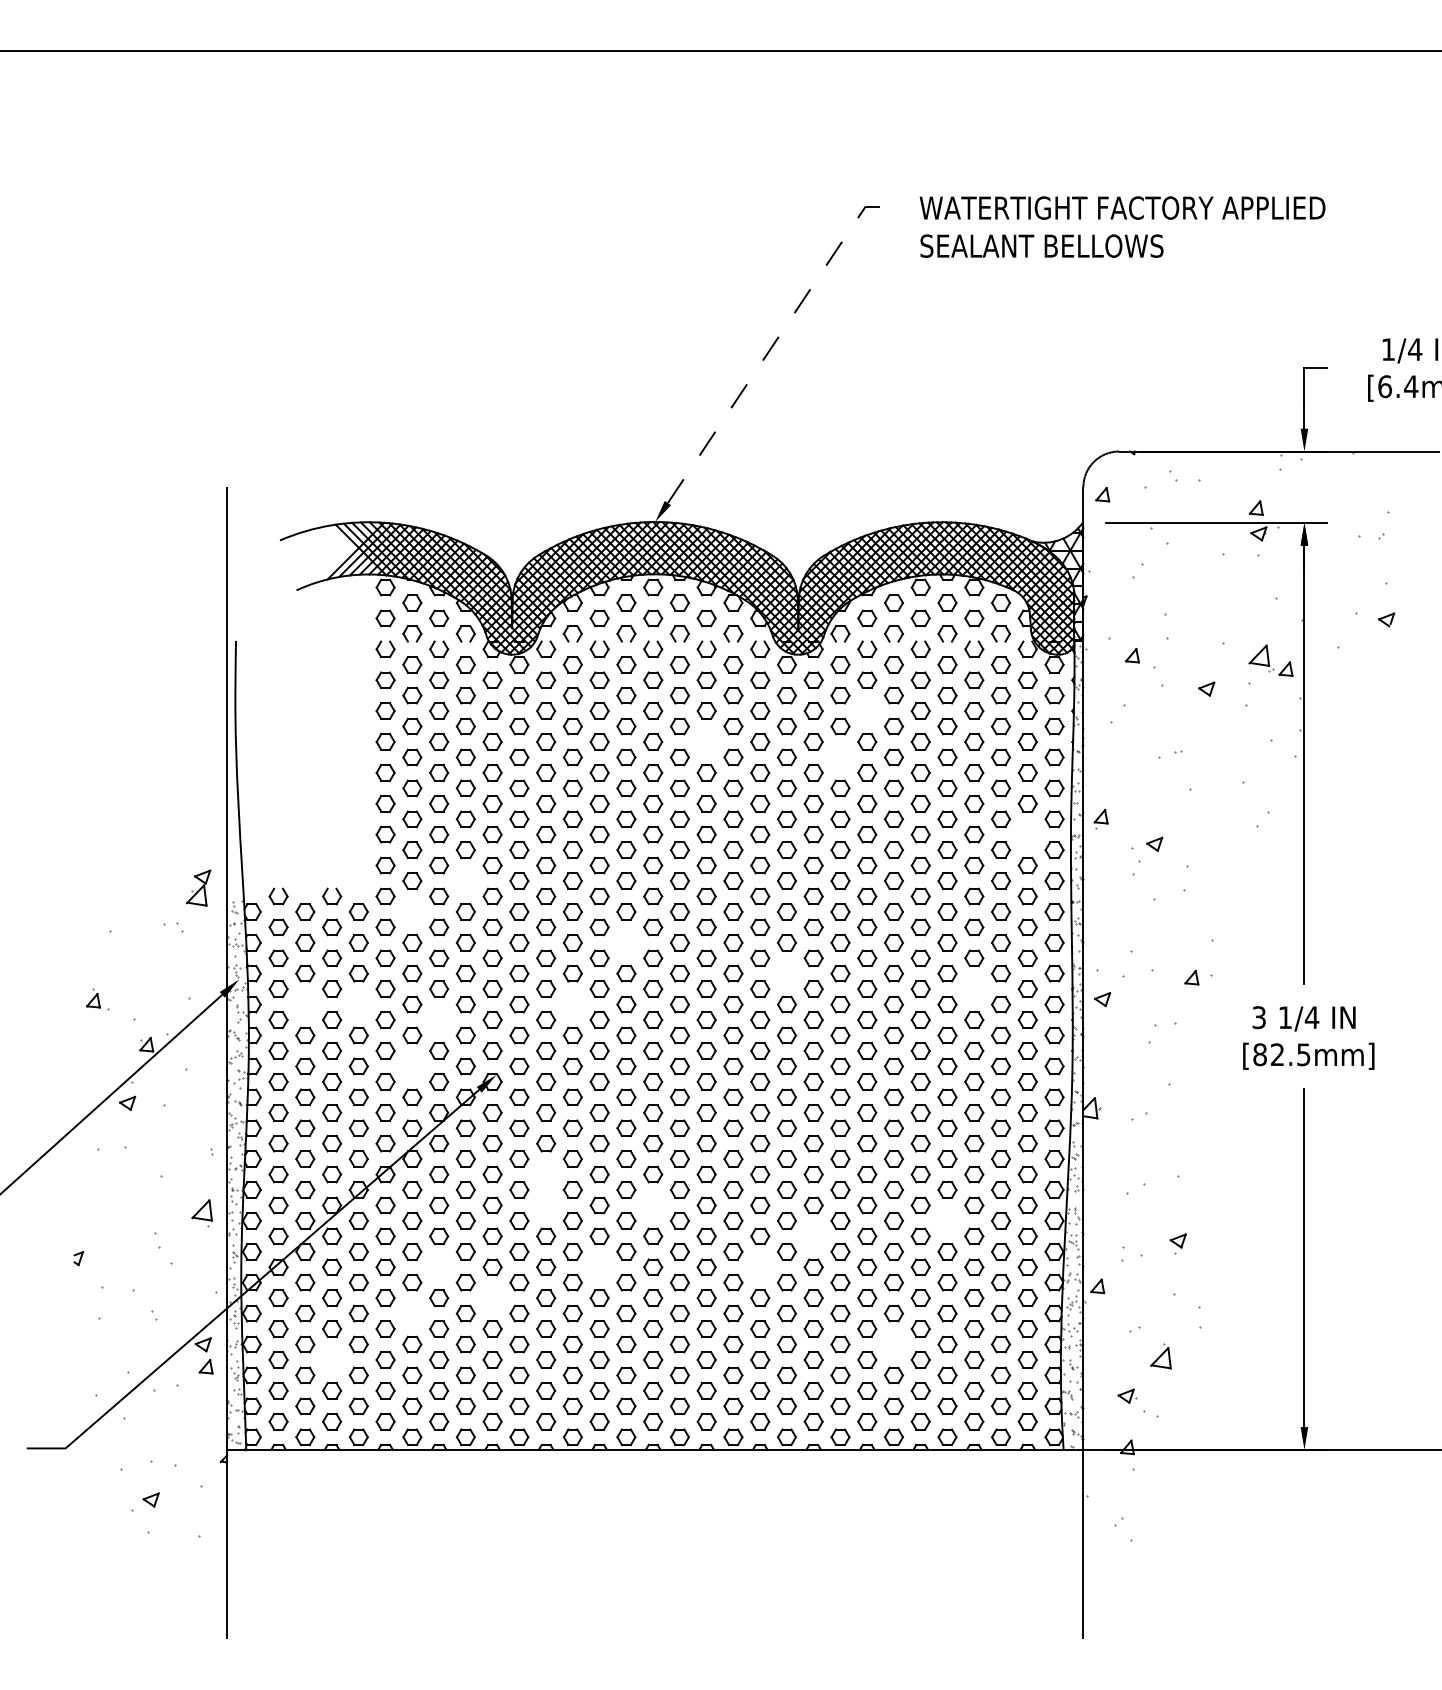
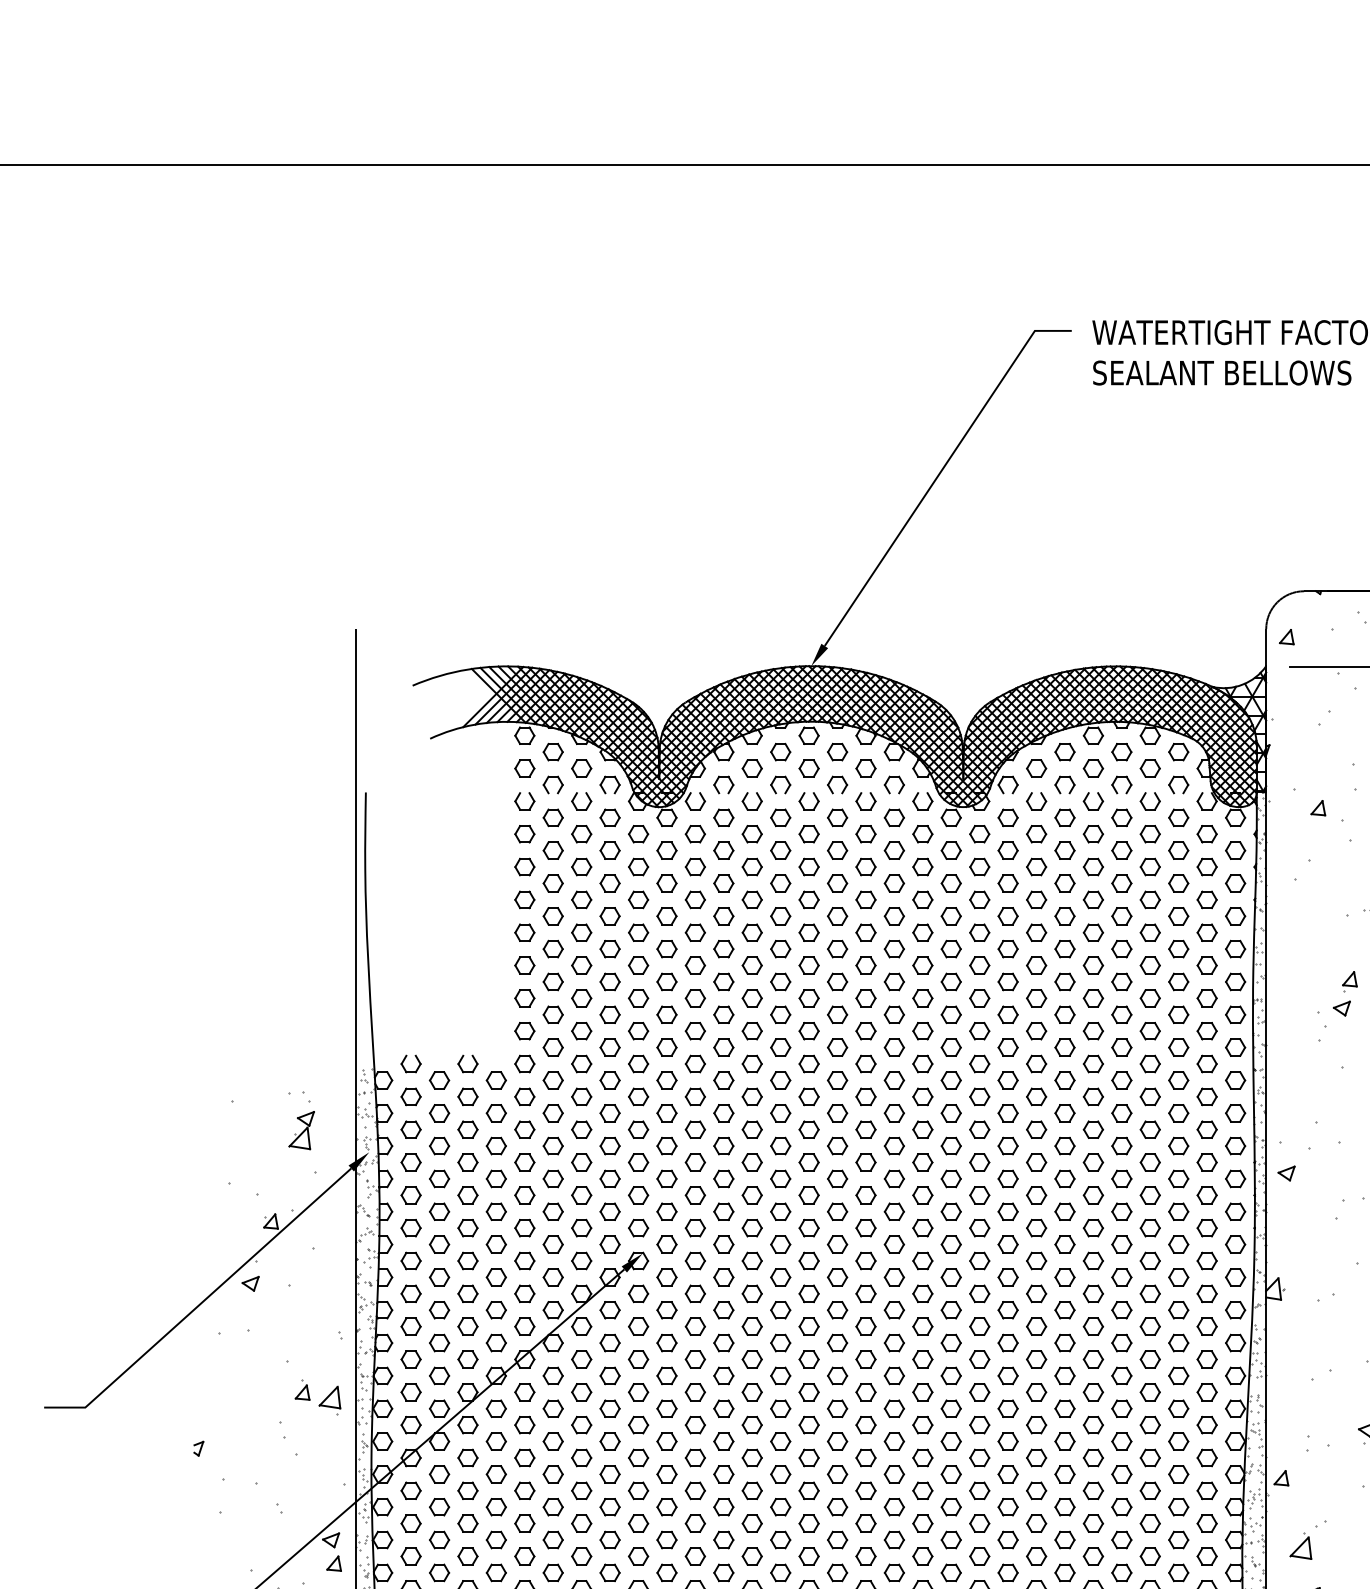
line: (777, 339) -> (941, 472), dashed -> solid
part: (867, 710) -> (1036, 866), added
part: (706, 741) -> (865, 899), added
part: (840, 757) -> (1008, 916), added
part: (1100, 819) -> (1349, 982), moved
part: (1027, 834) -> (1206, 998), added
part: (465, 880) -> (609, 1047), added
part: (198, 887) -> (301, 1129), moved
part: (412, 911) -> (553, 1079), added
part: (626, 942) -> (780, 1112), added
part: (786, 973) -> (950, 1145), added
part: (974, 988) -> (1150, 1161), added
part: (93, 998) -> (302, 1390), moved
part: (305, 1004) -> (439, 1178), added
part: (358, 1004) -> (496, 1178), added
part: (572, 1004) -> (723, 1178), added
part: (439, 1019) -> (582, 1194), added
part: (412, 1066) -> (553, 1244), added
part: (546, 1174) -> (695, 1359), added
part: (546, 1205) -> (695, 1392), added
part: (653, 1205) -> (809, 1392), added
part: (947, 1220) -> (1121, 1408), added
part: (813, 1236) -> (979, 1425), added
part: (439, 1266) -> (582, 1457), added
part: (599, 1266) -> (752, 1457), added
part: (760, 1266) -> (923, 1457), added
part: (492, 1297) -> (638, 1490), added
part: (412, 1313) -> (553, 1507), added
part: (894, 1344) -> (1065, 1540), added
part: (1160, 1356) -> (1300, 1546), moved
part: (332, 1359) -> (468, 1555), added

